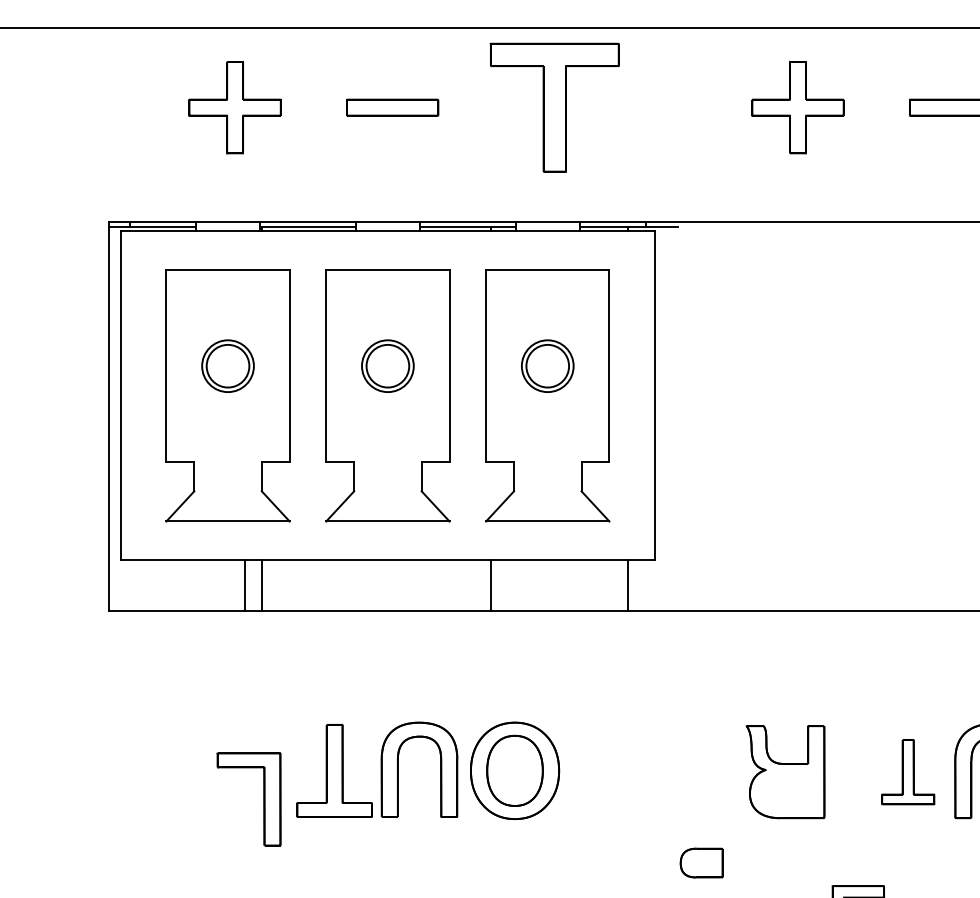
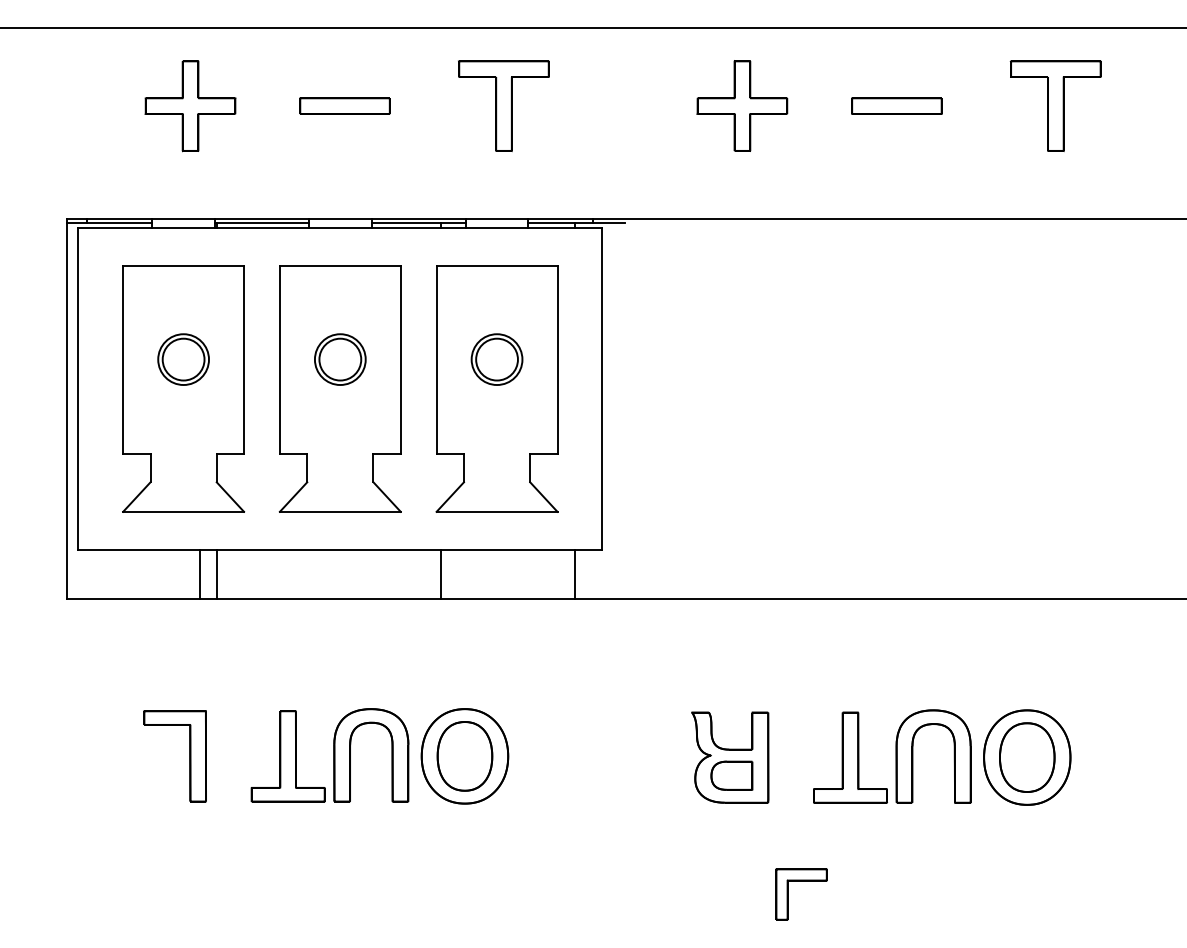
part: (554, 107) -> (503, 105), size x0.71
part: (908, 772) -> (850, 757), size x1.43
part: (263, 799) -> (189, 756), moved
part: (701, 862) -> (731, 775), moved

